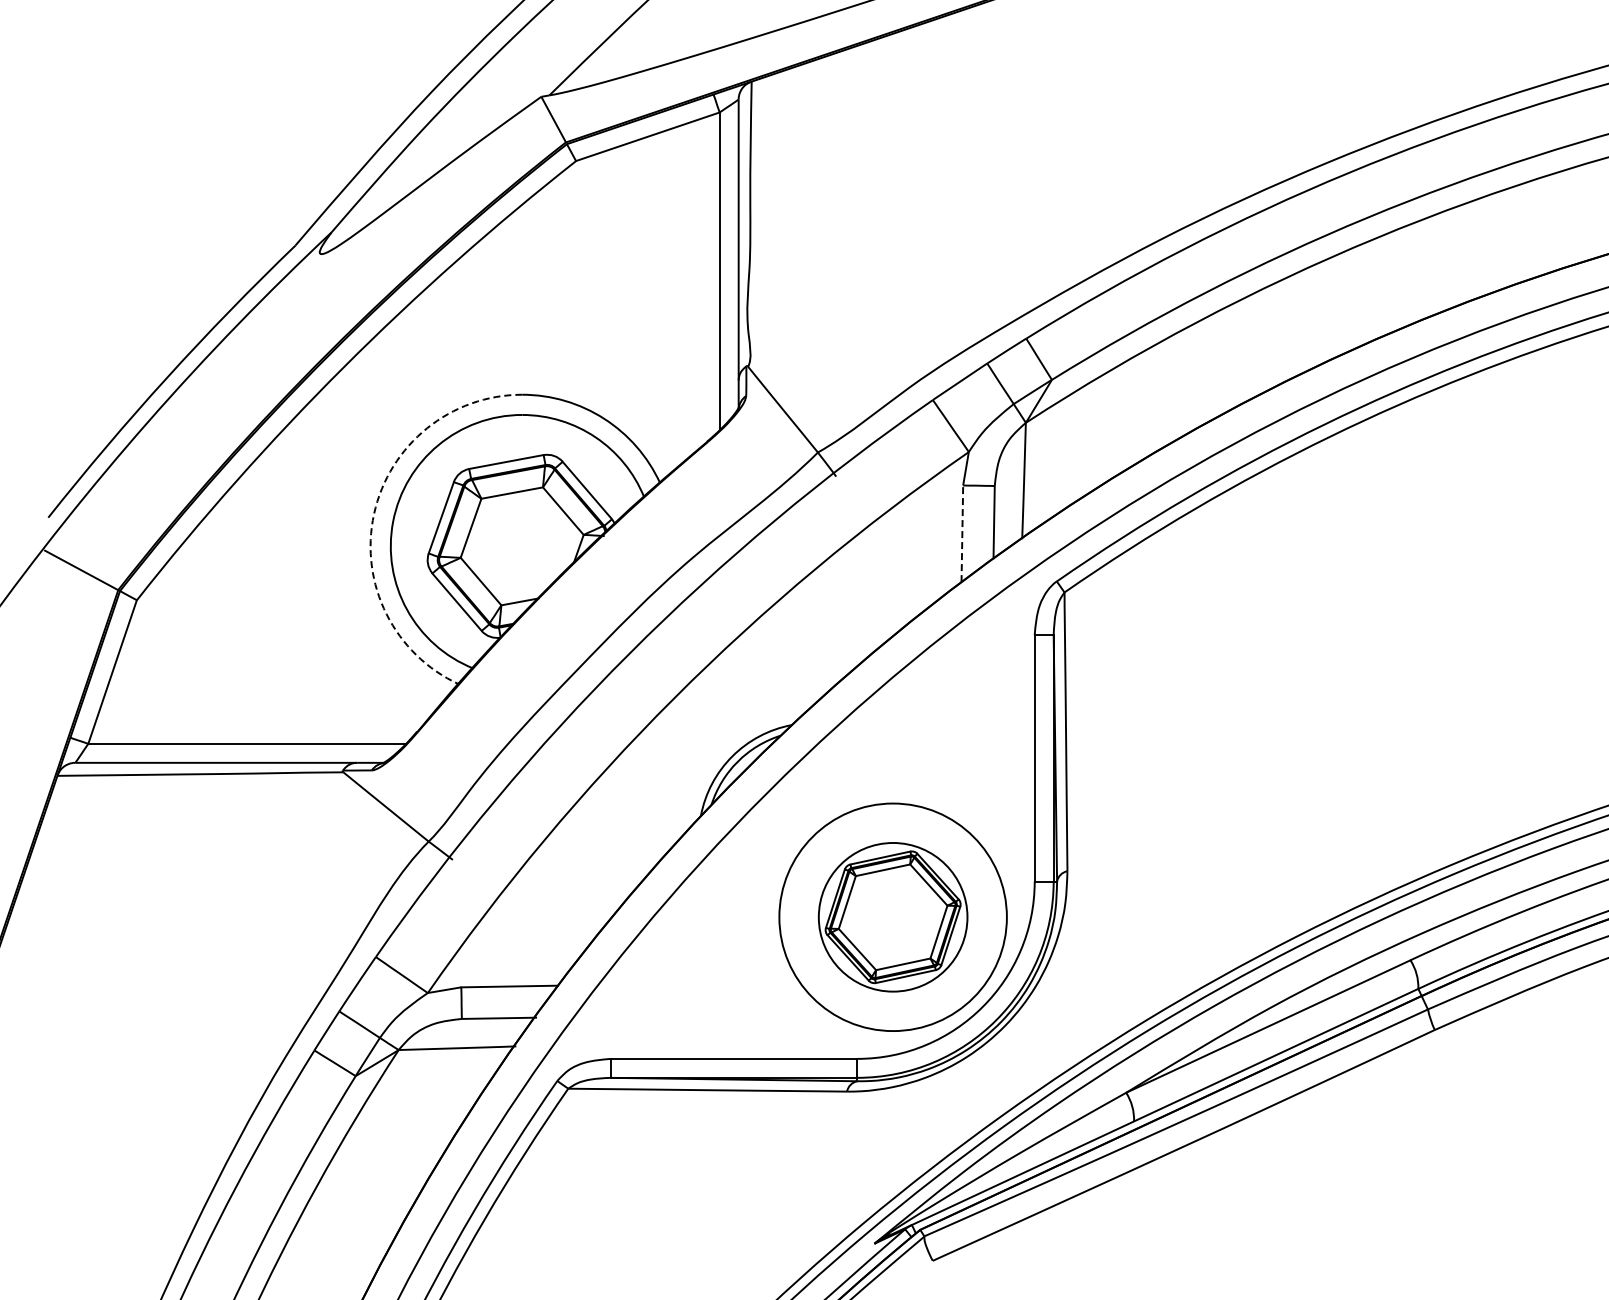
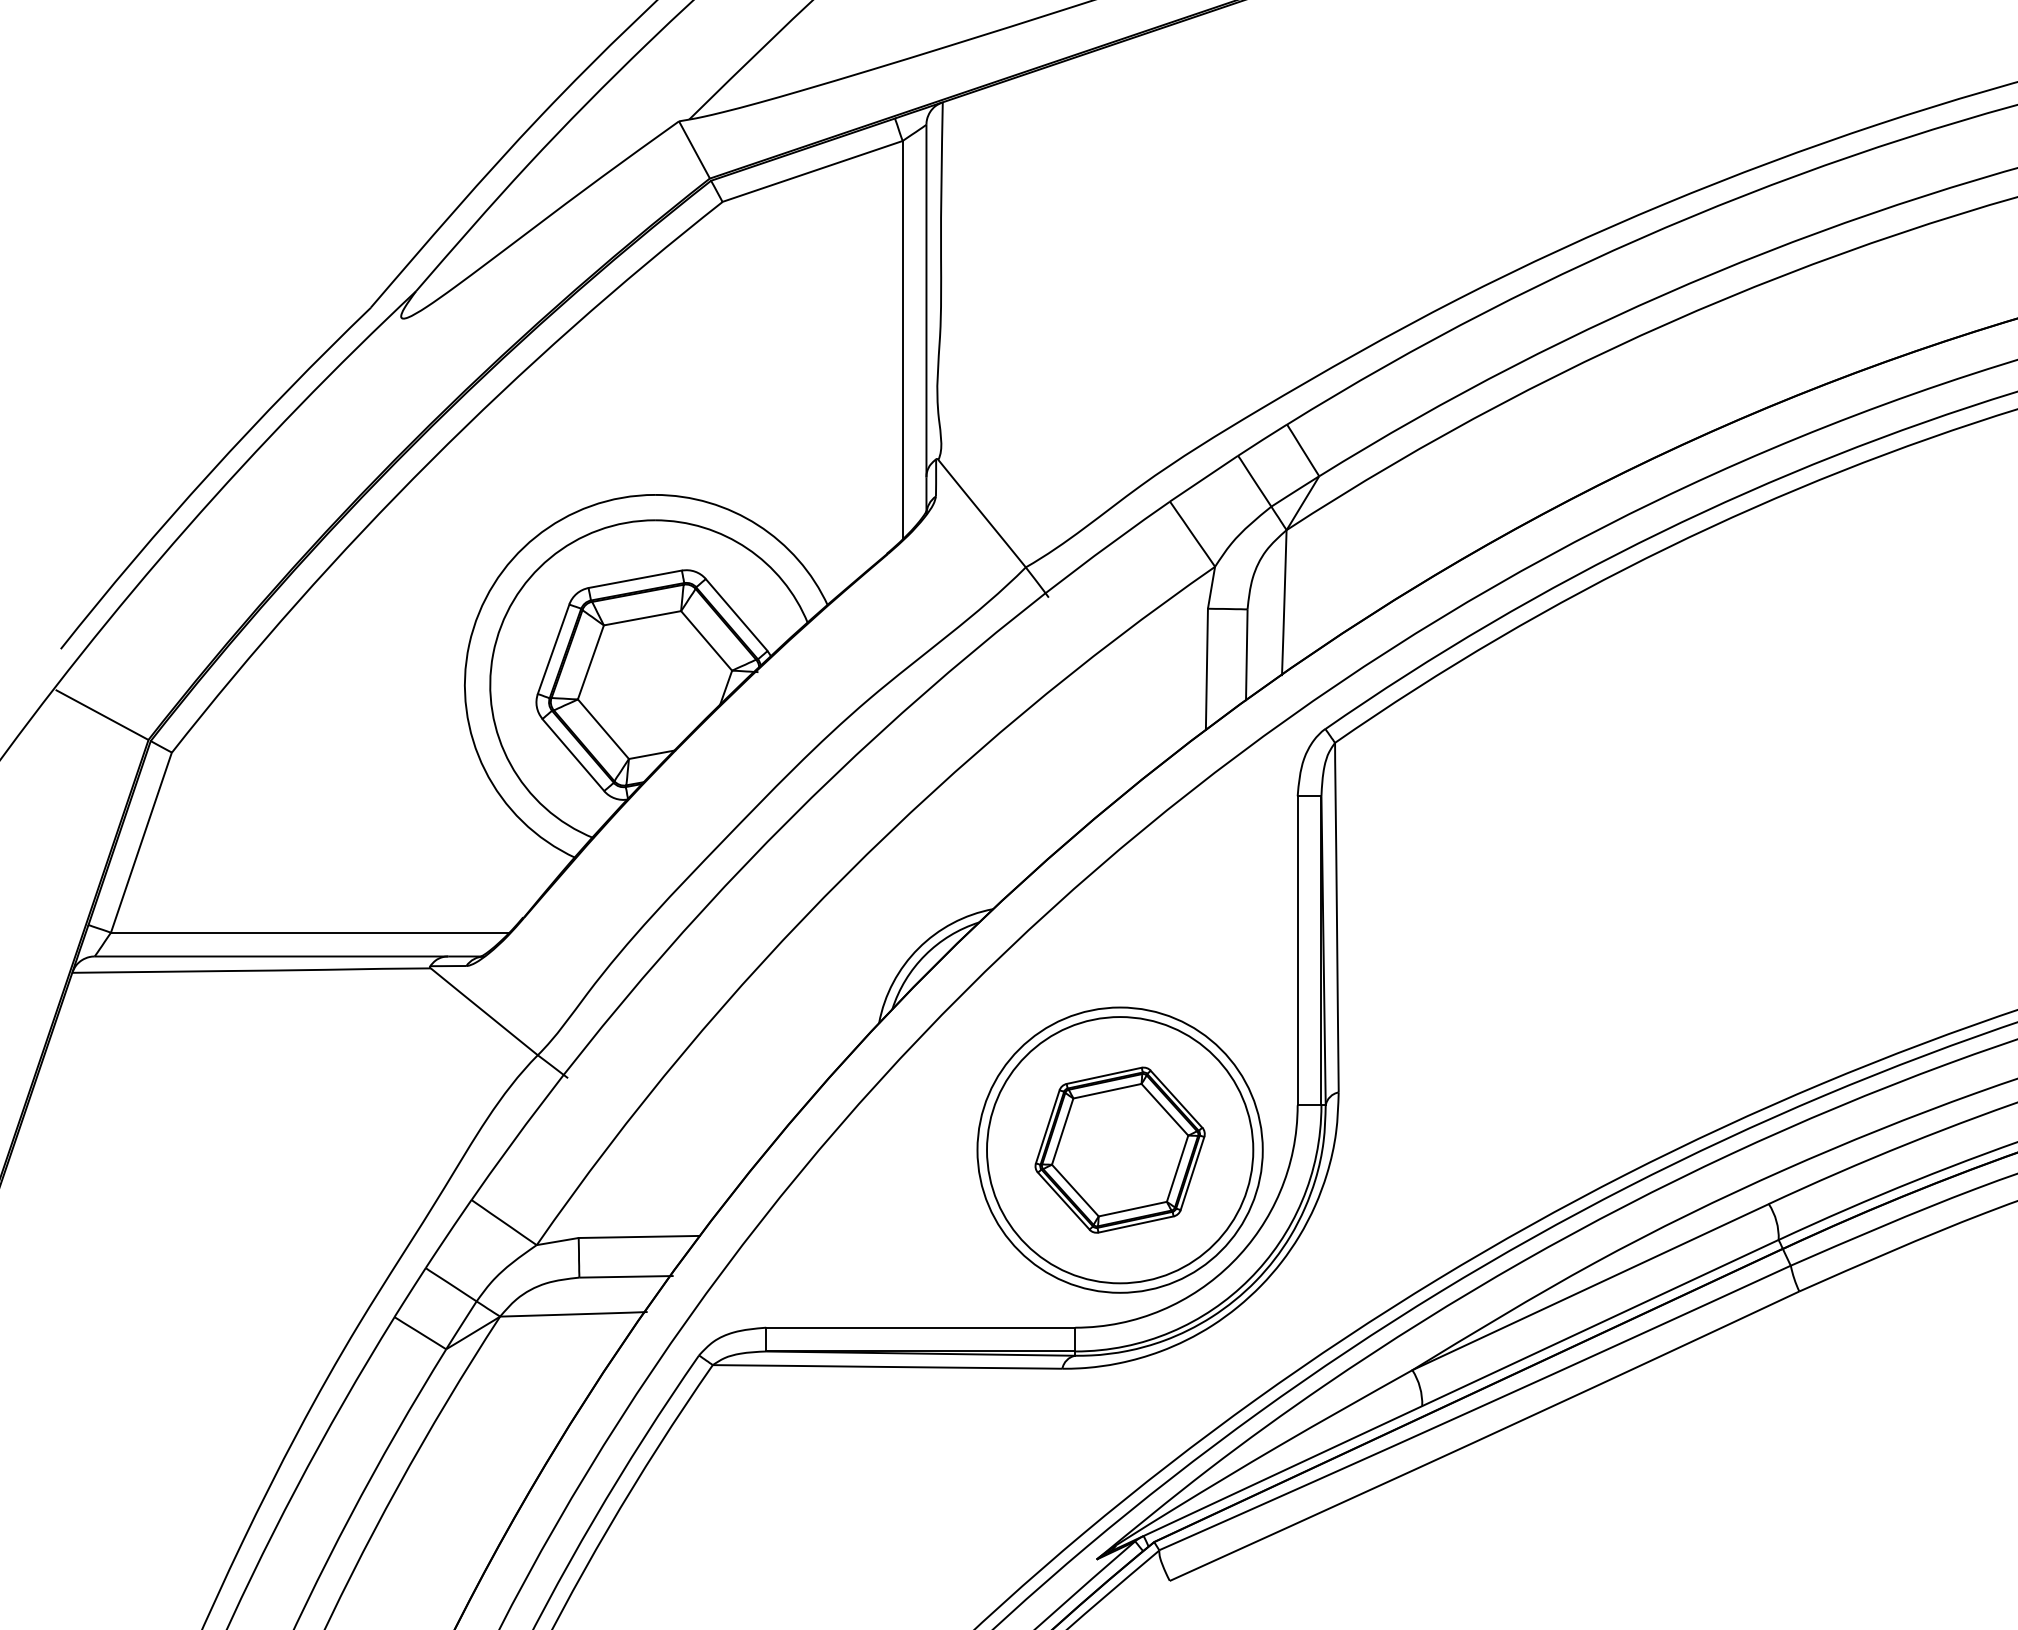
arc: (374, 514) -> (469, 645), dashed -> solid
line: (962, 533) -> (1207, 668), dashed -> solid
circle: (892, 917) -> (1119, 1150), size x1.43

